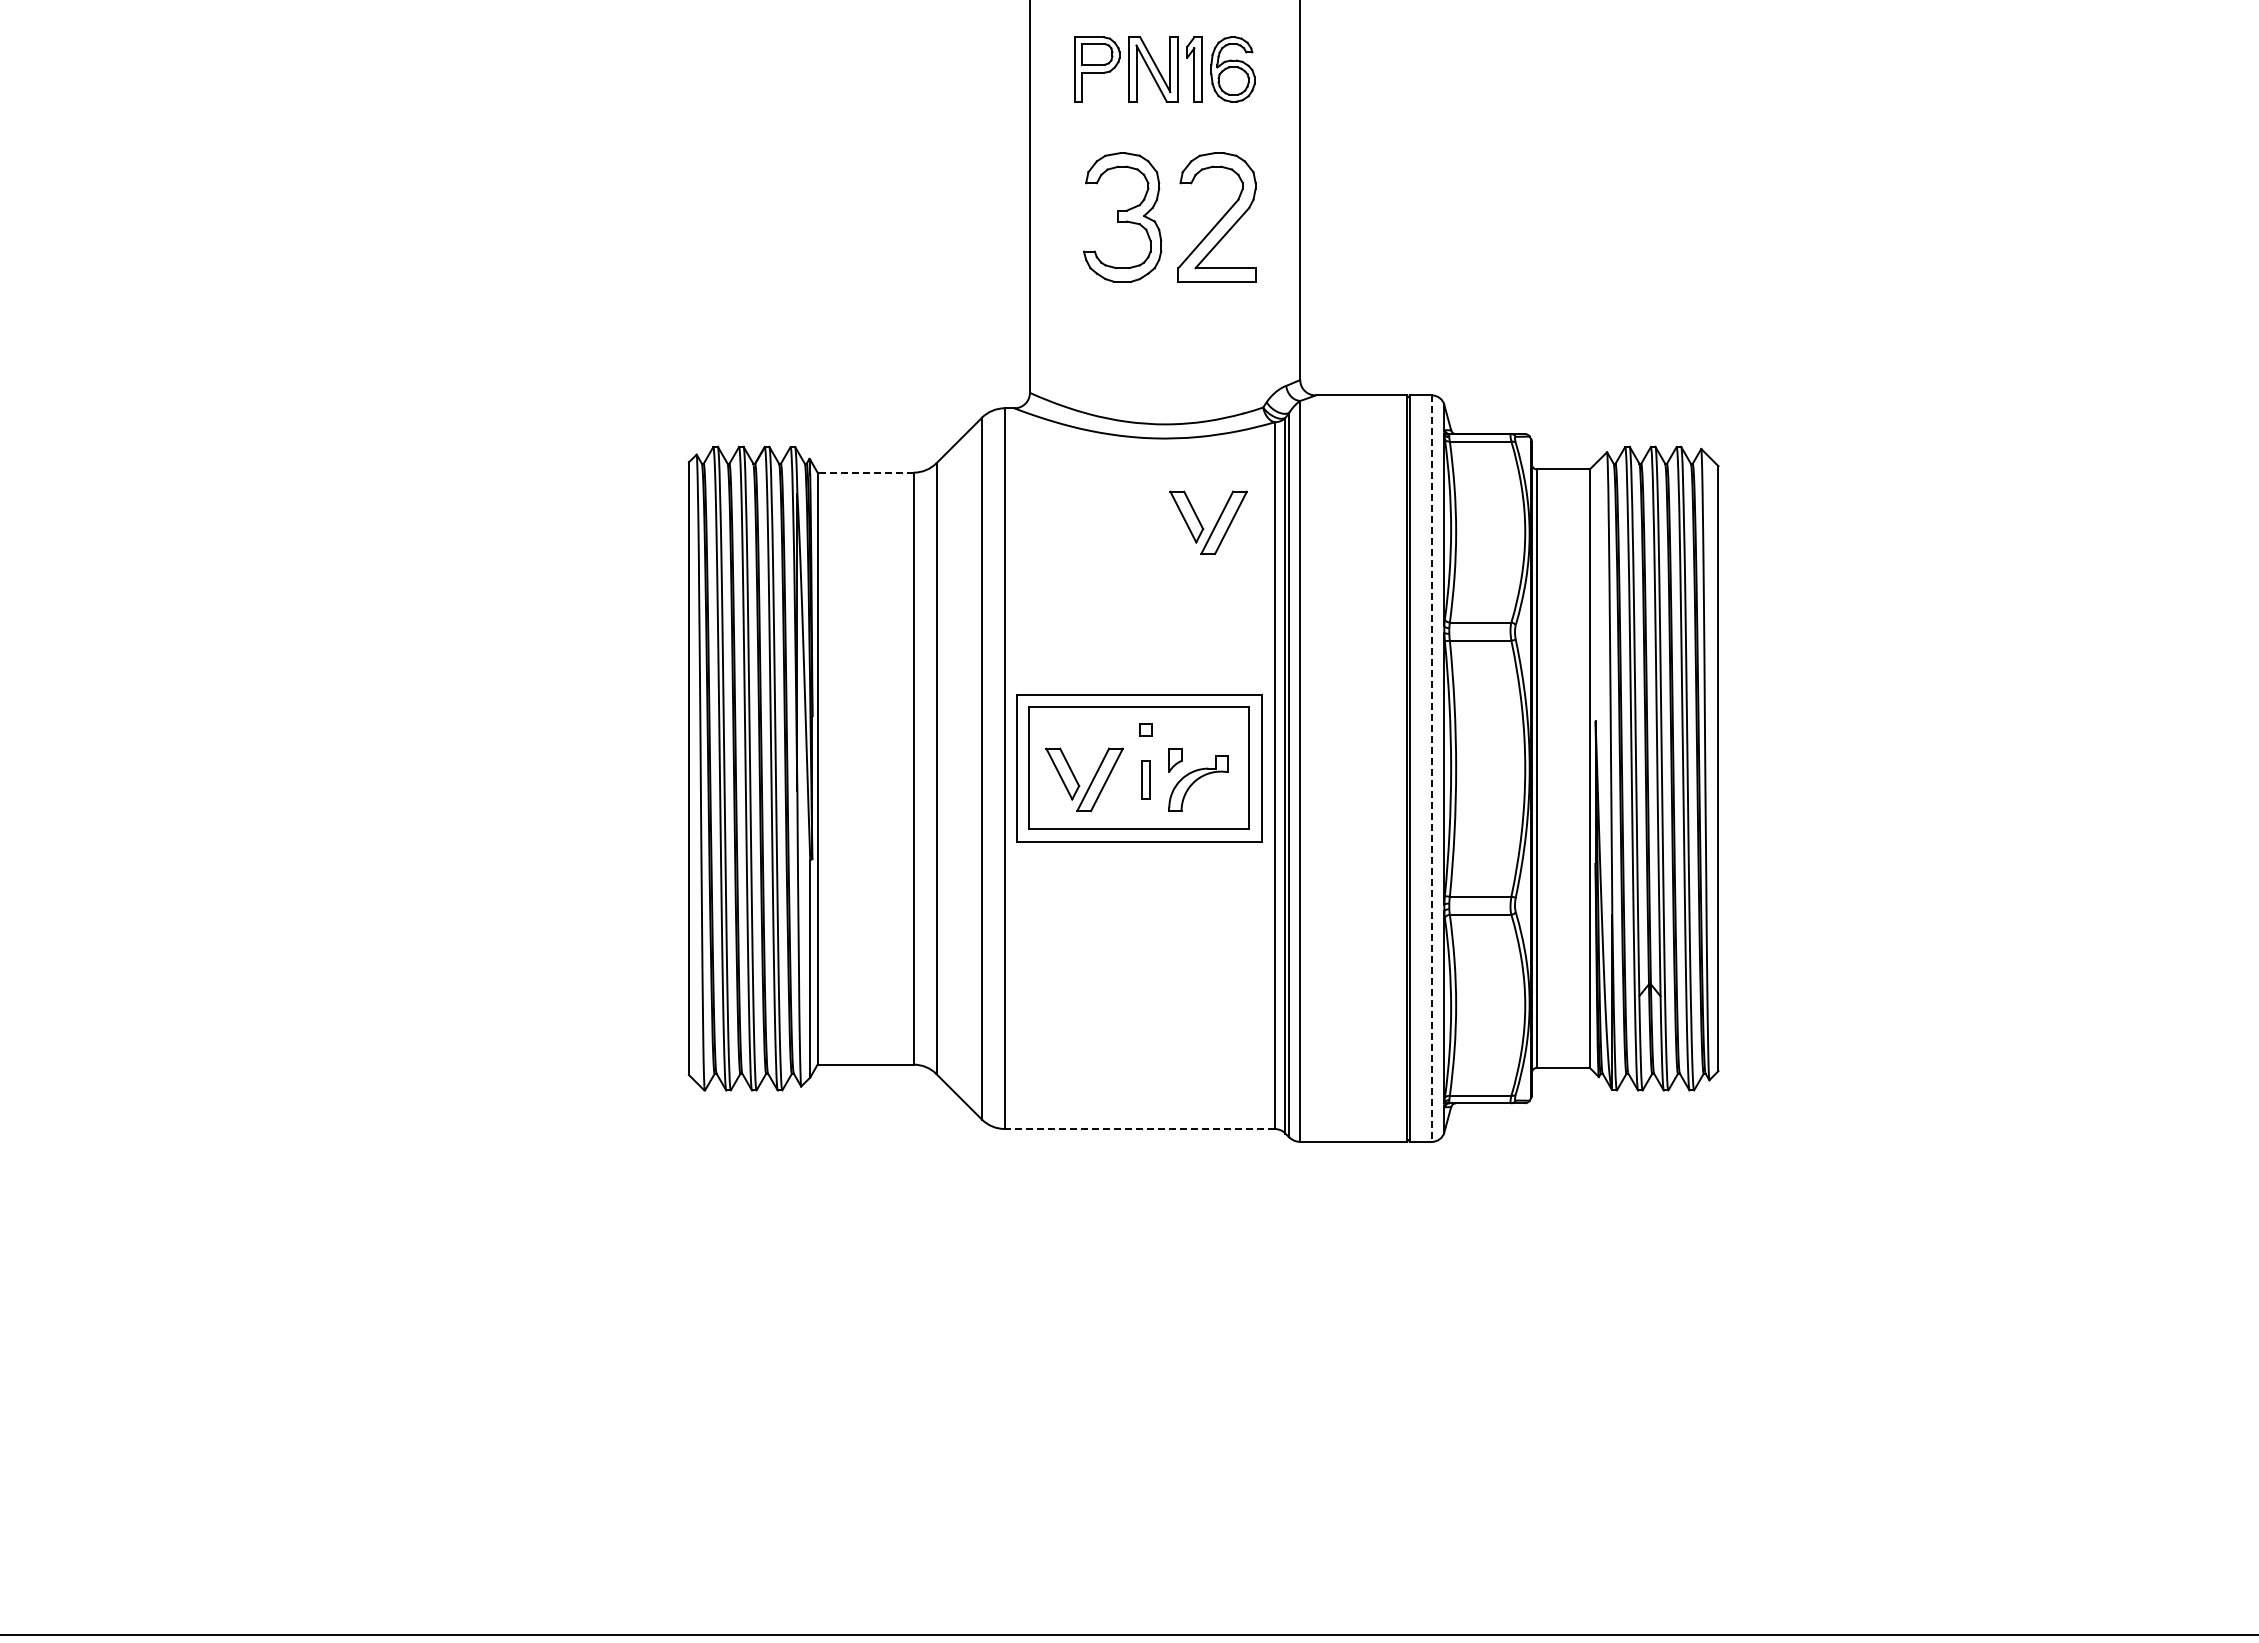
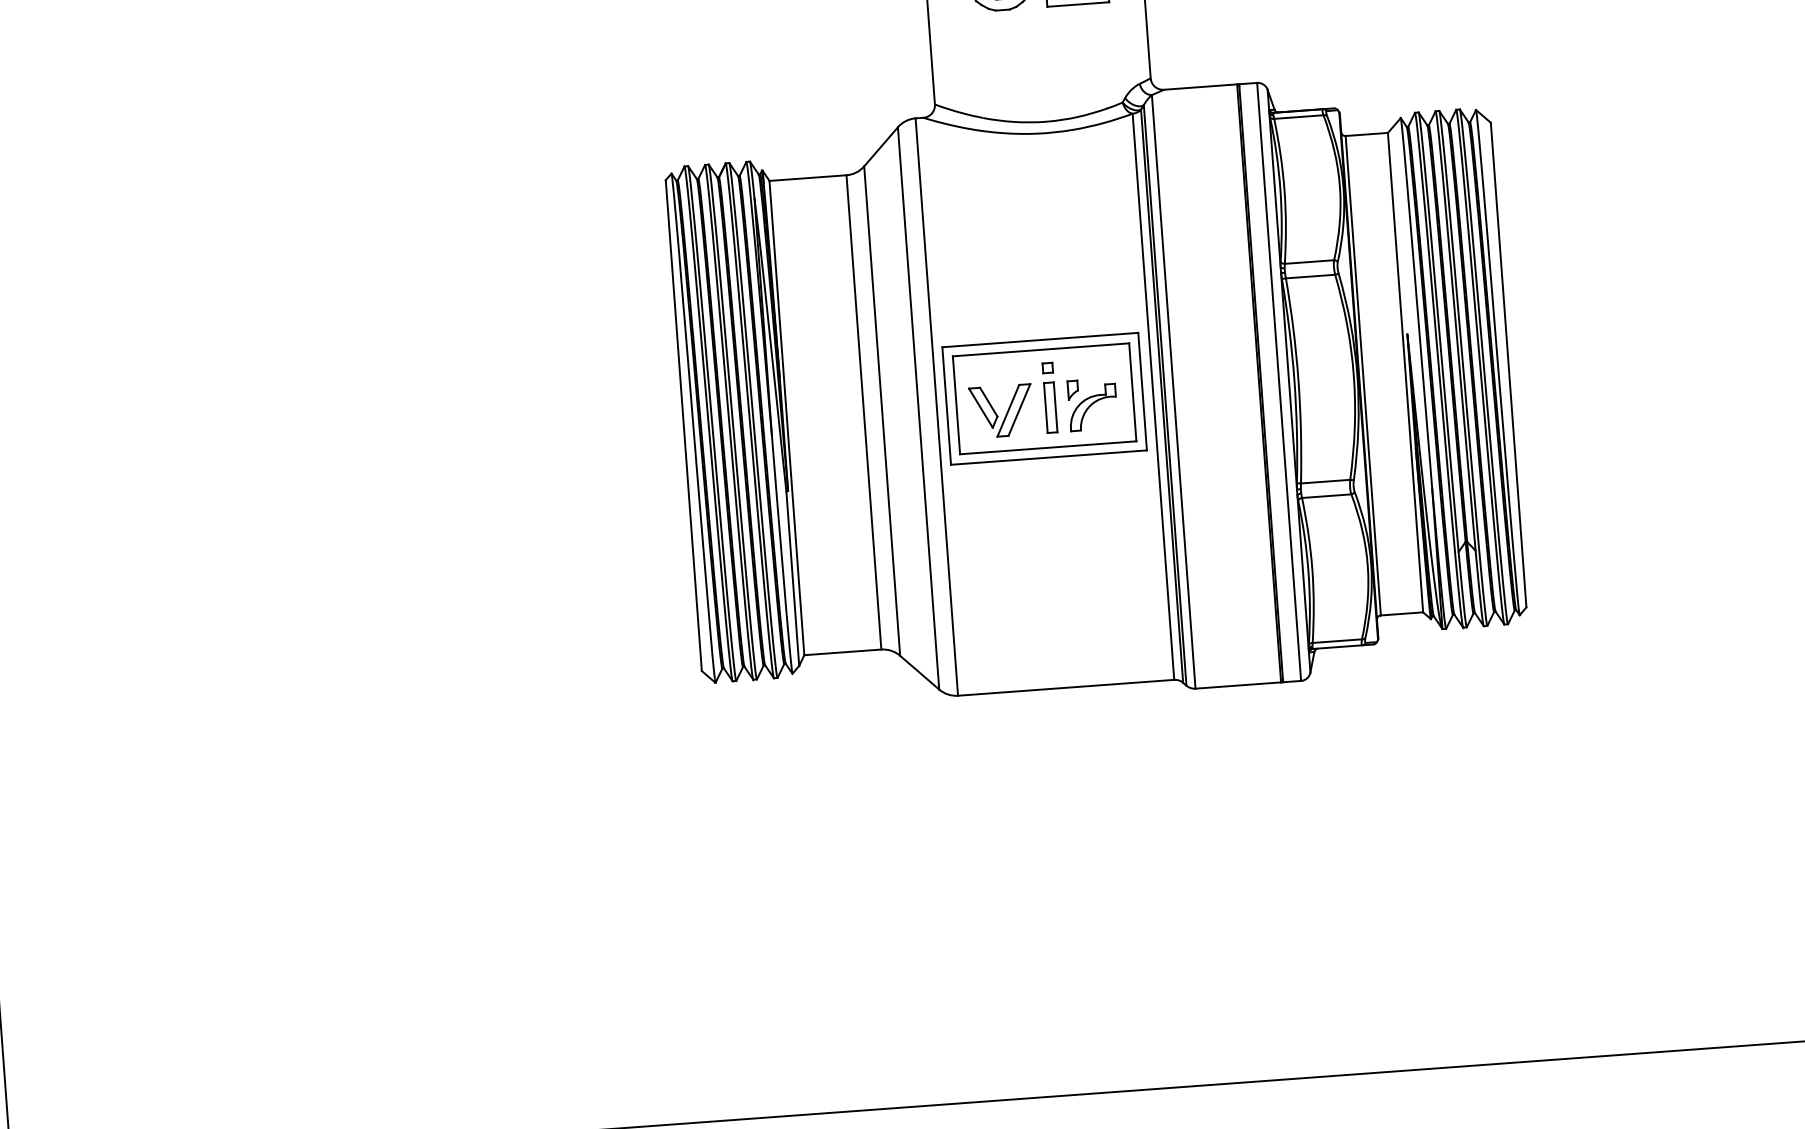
line: (865, 472) -> (807, 177), dashed -> solid
part: (1202, 525) -> (1080, 200), removed
line: (1432, 769) -> (1279, 382), dashed -> solid
part: (1145, 779) -> (1050, 407), size x1.67
line: (1139, 1129) -> (1066, 688), dashed -> solid

